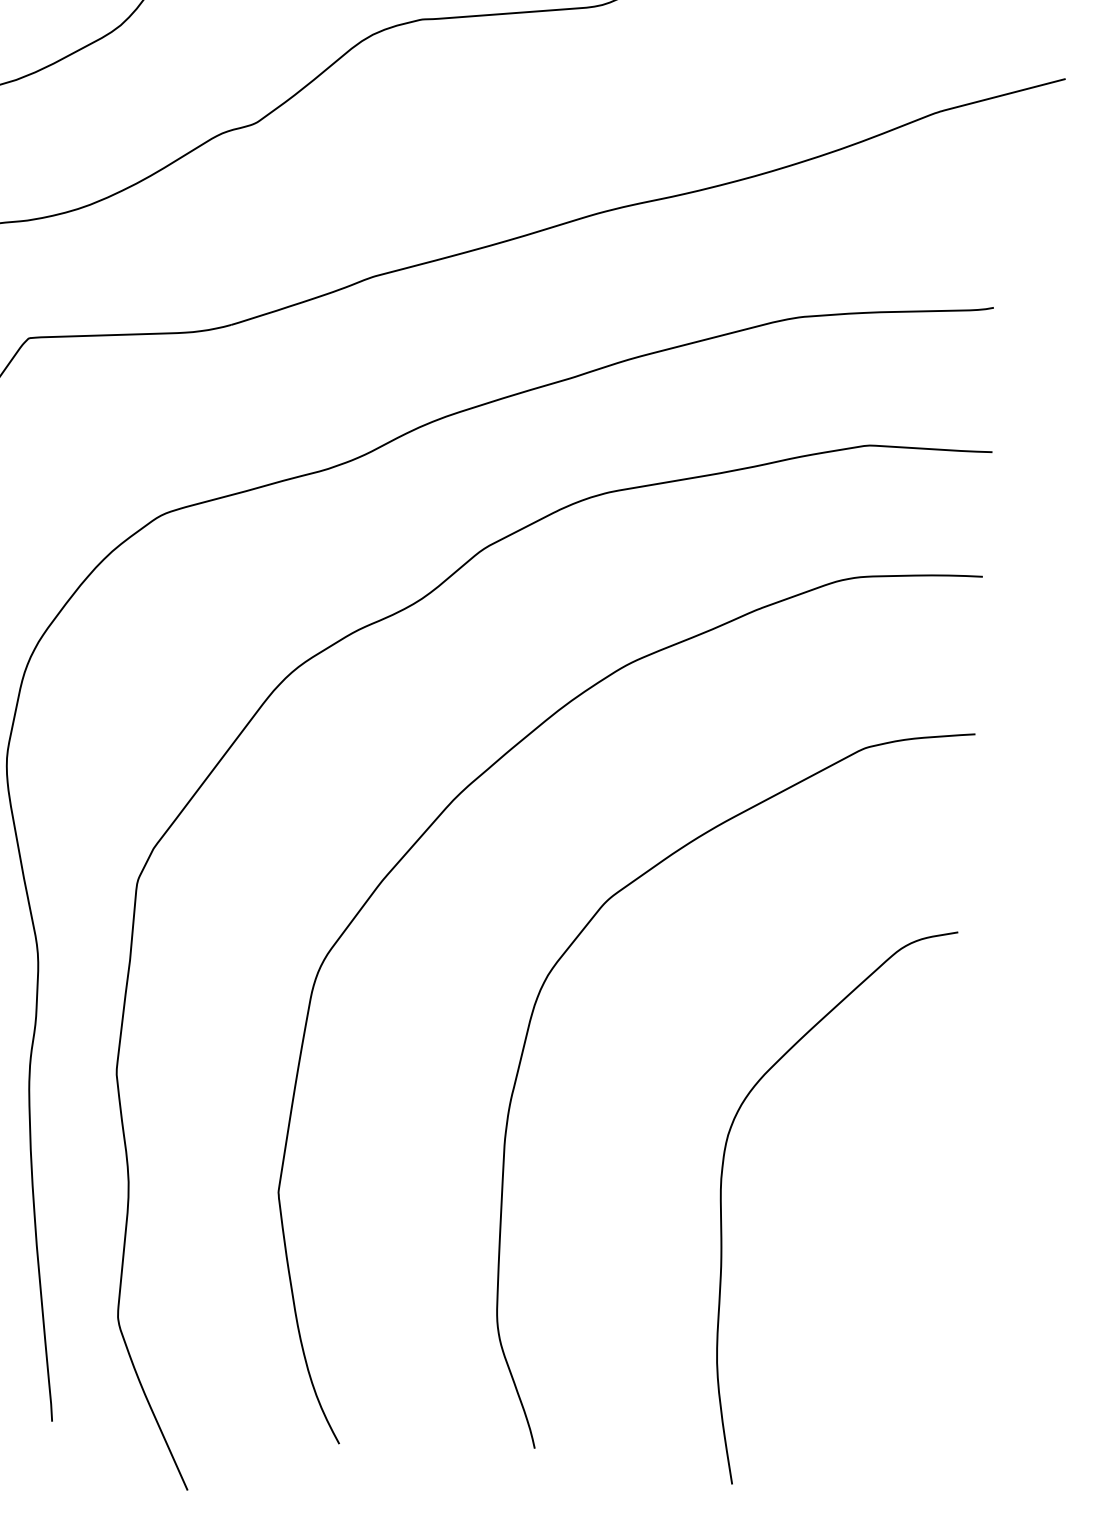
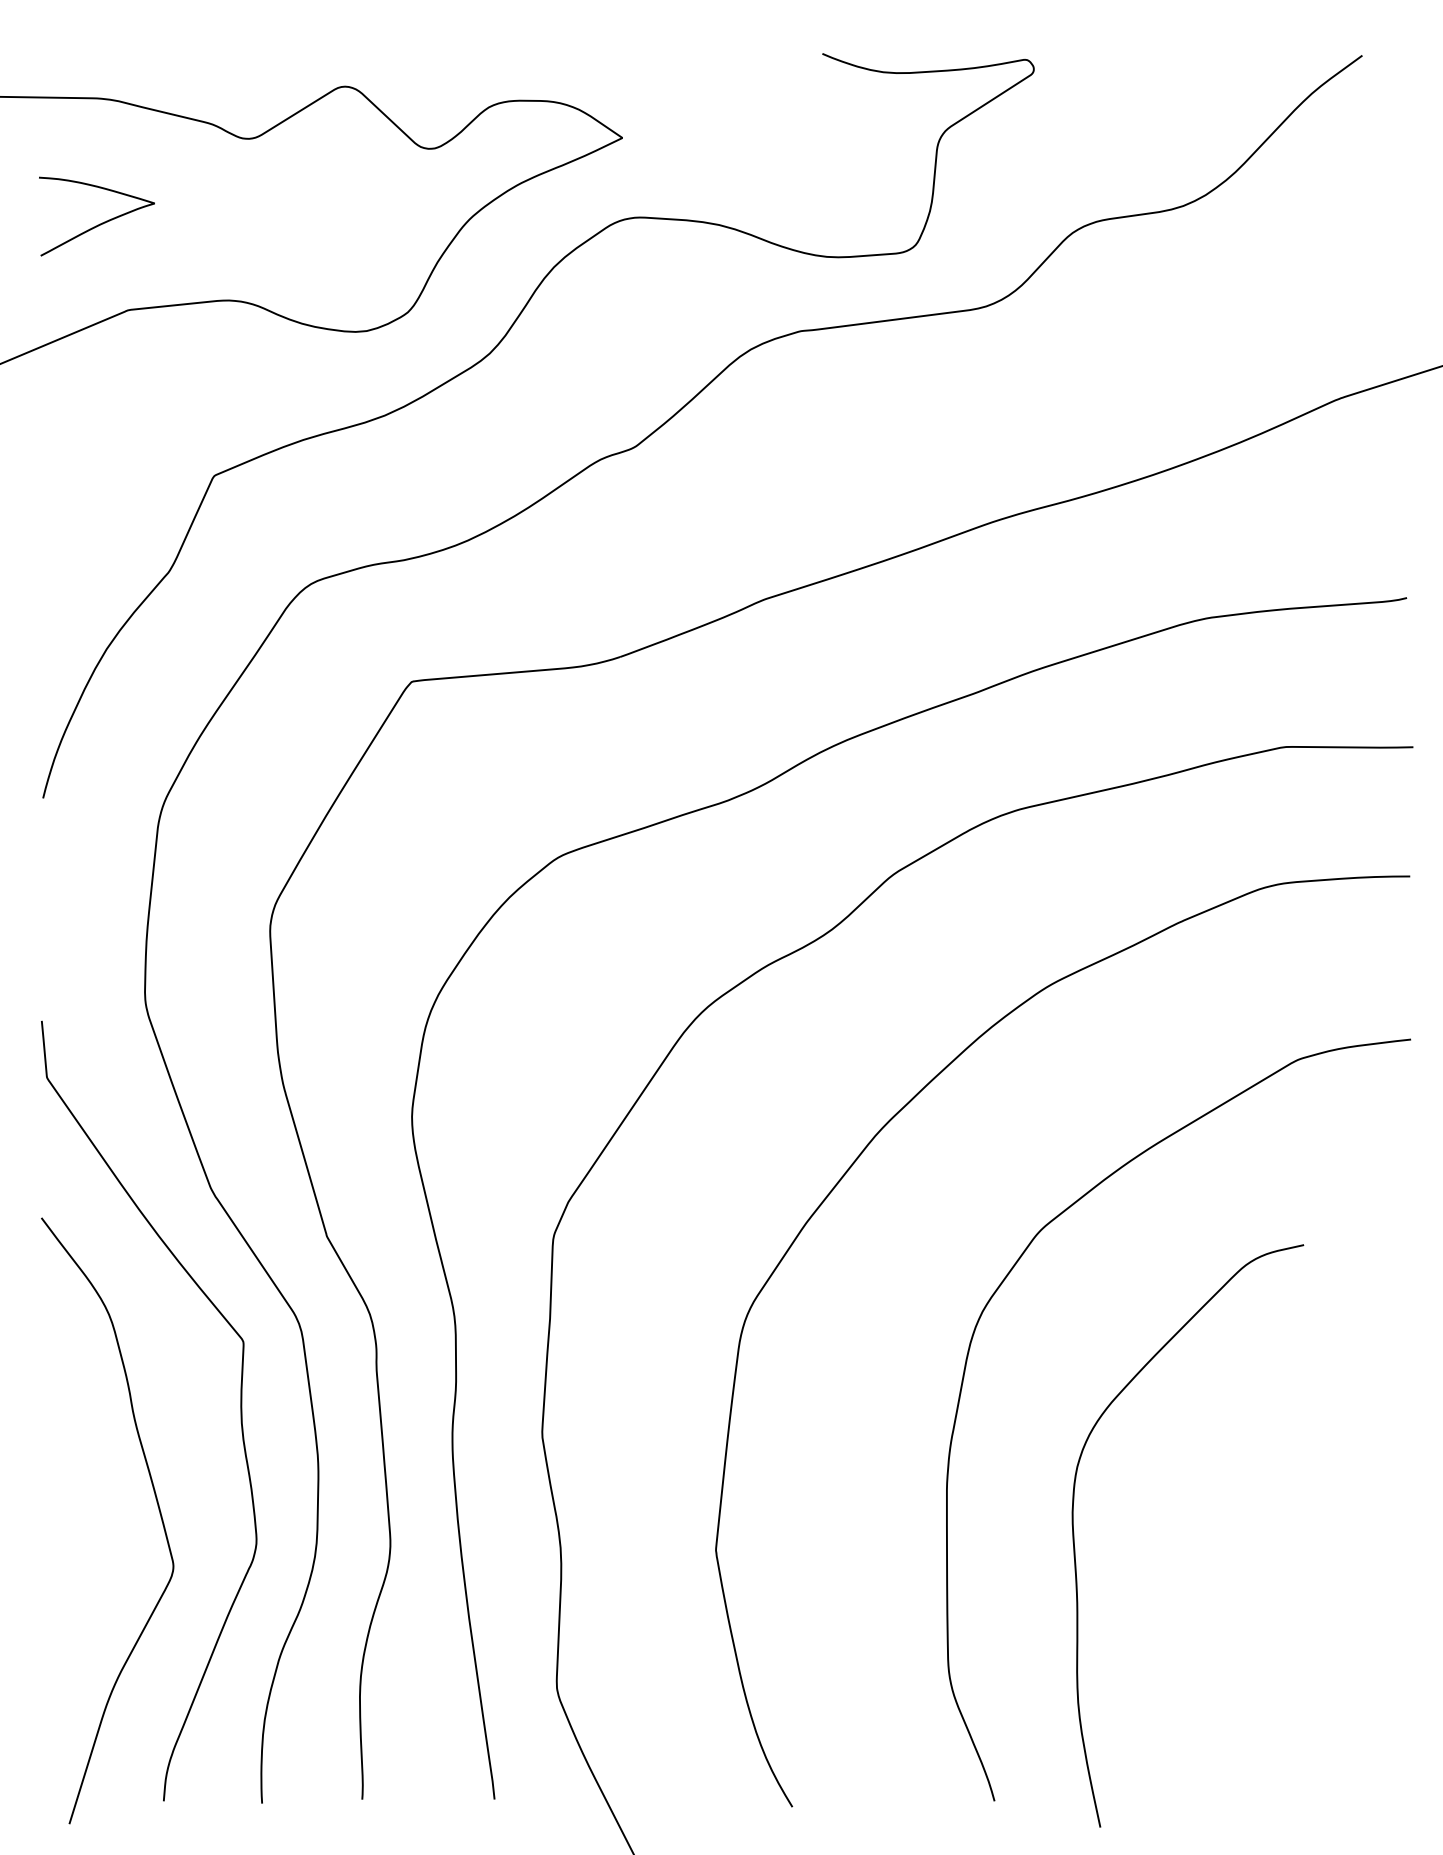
curve: (722, 1213) -> (1075, 1548), moved

